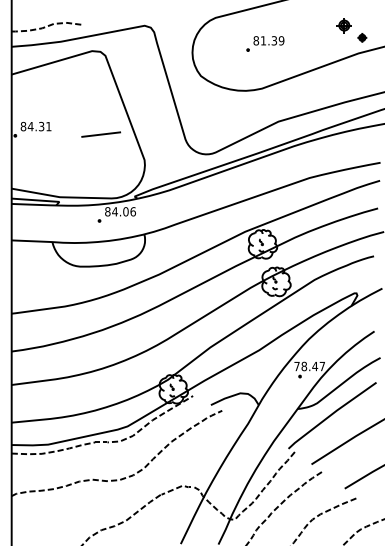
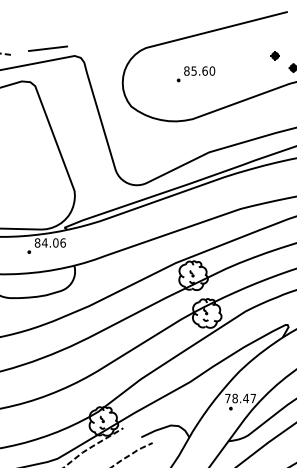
part: (343, 25) -> (274, 55), size x0.62
text: (272, 40) -> (203, 70), 81.39 -> 85.60
line: (100, 134) -> (47, 48), moved

